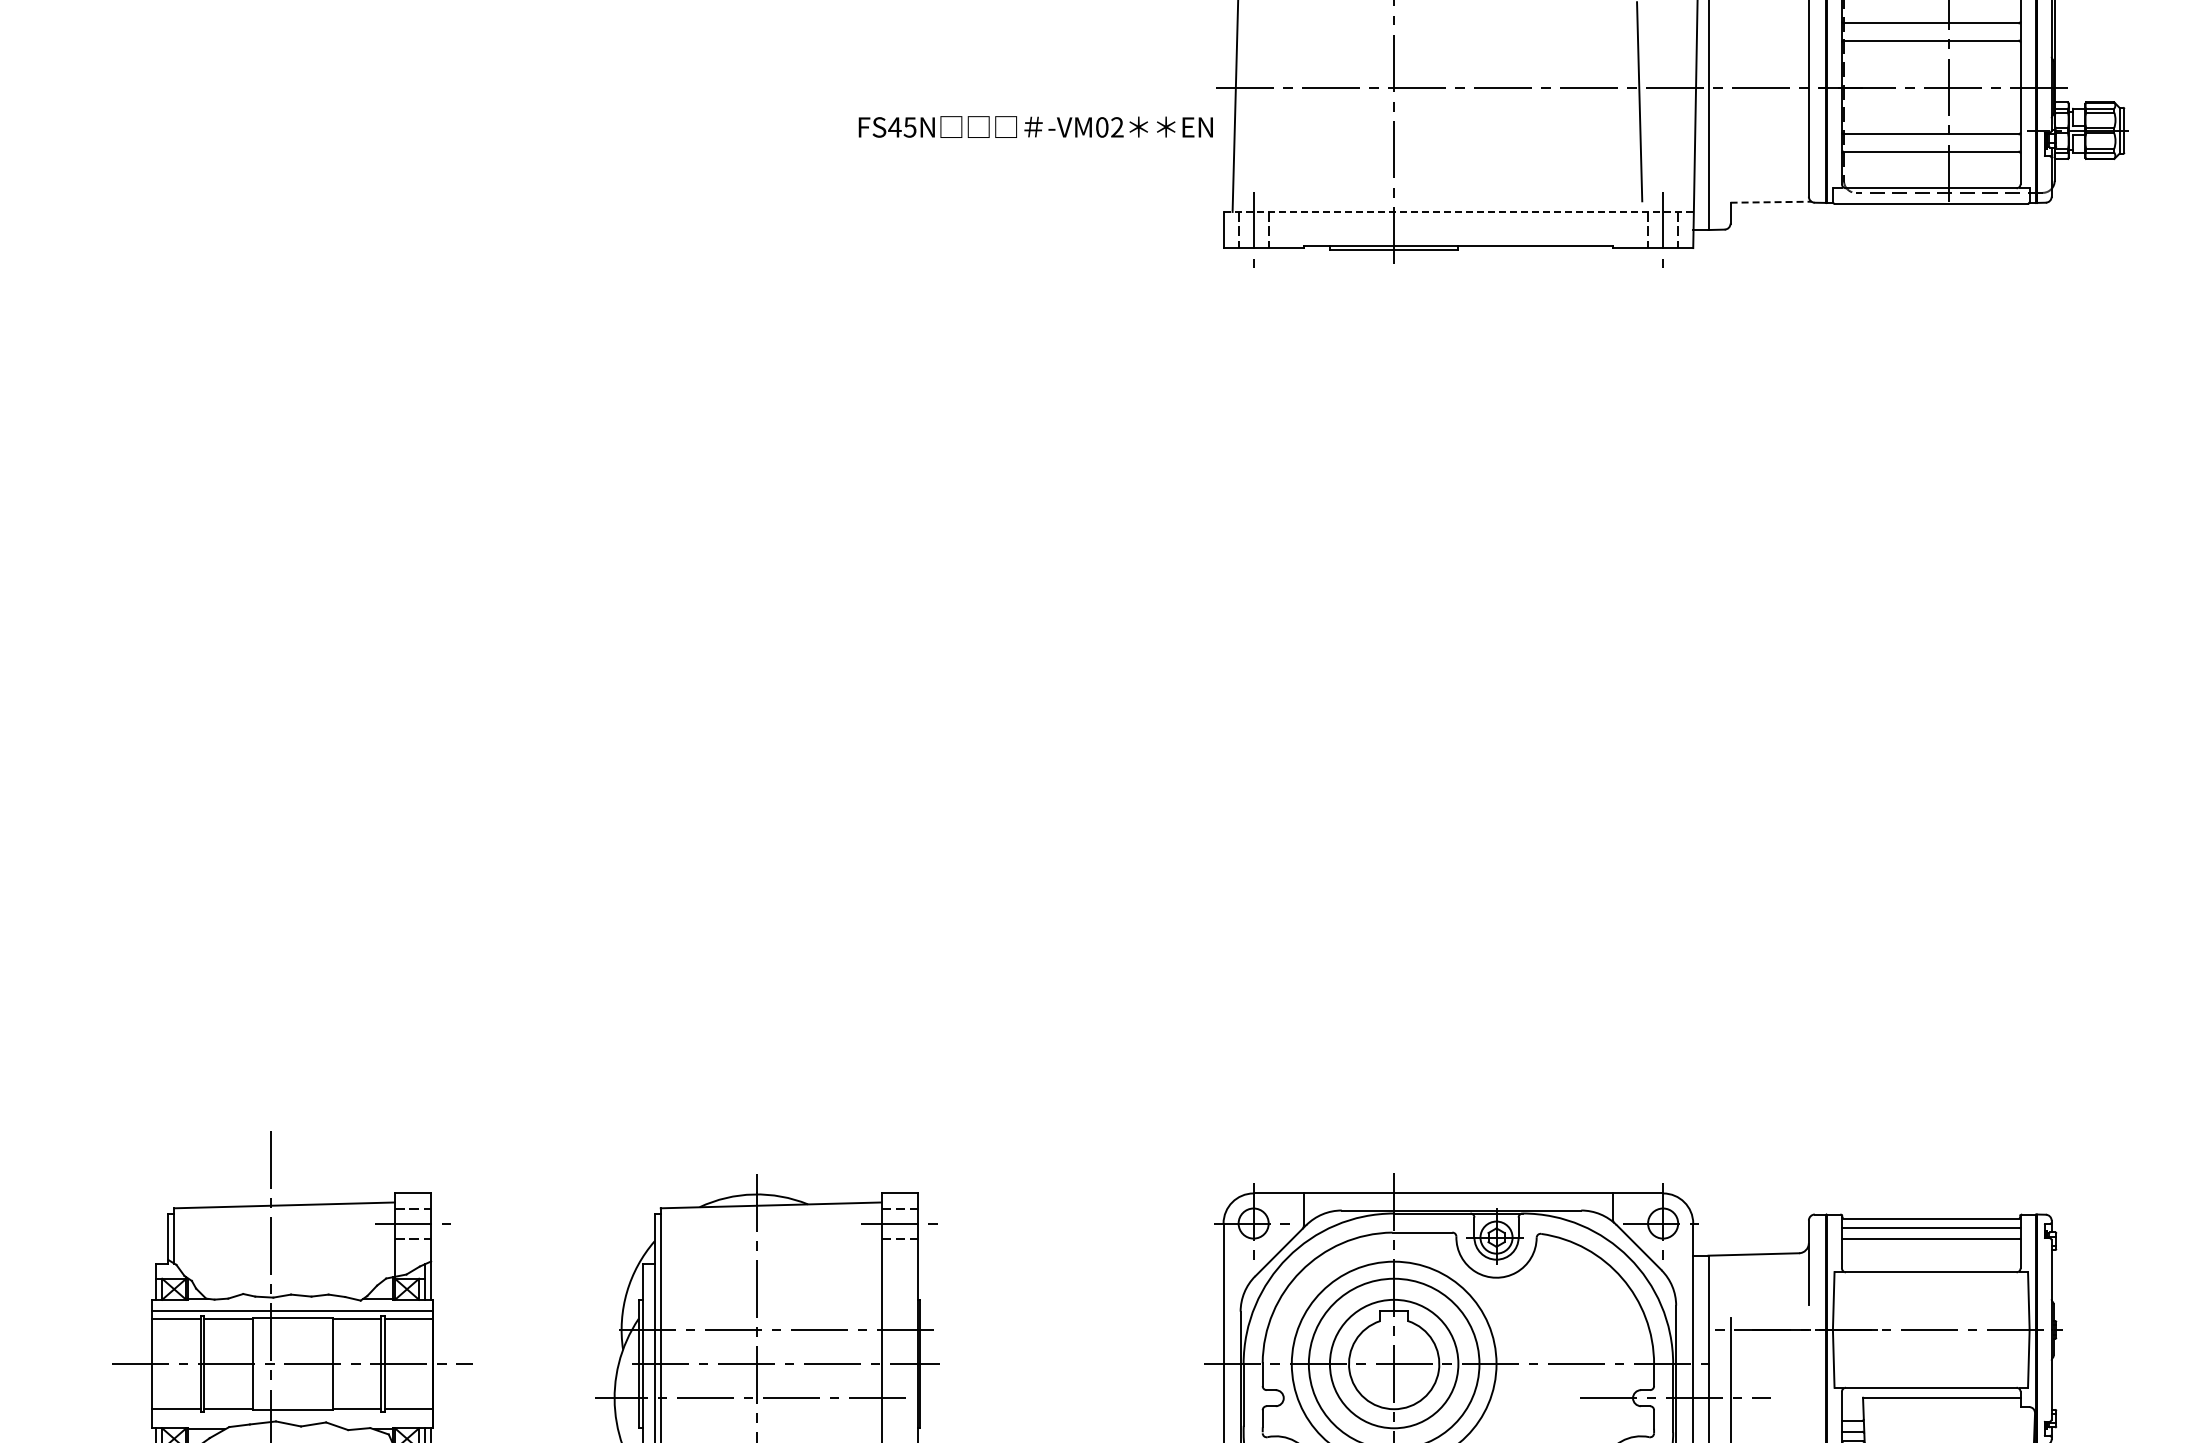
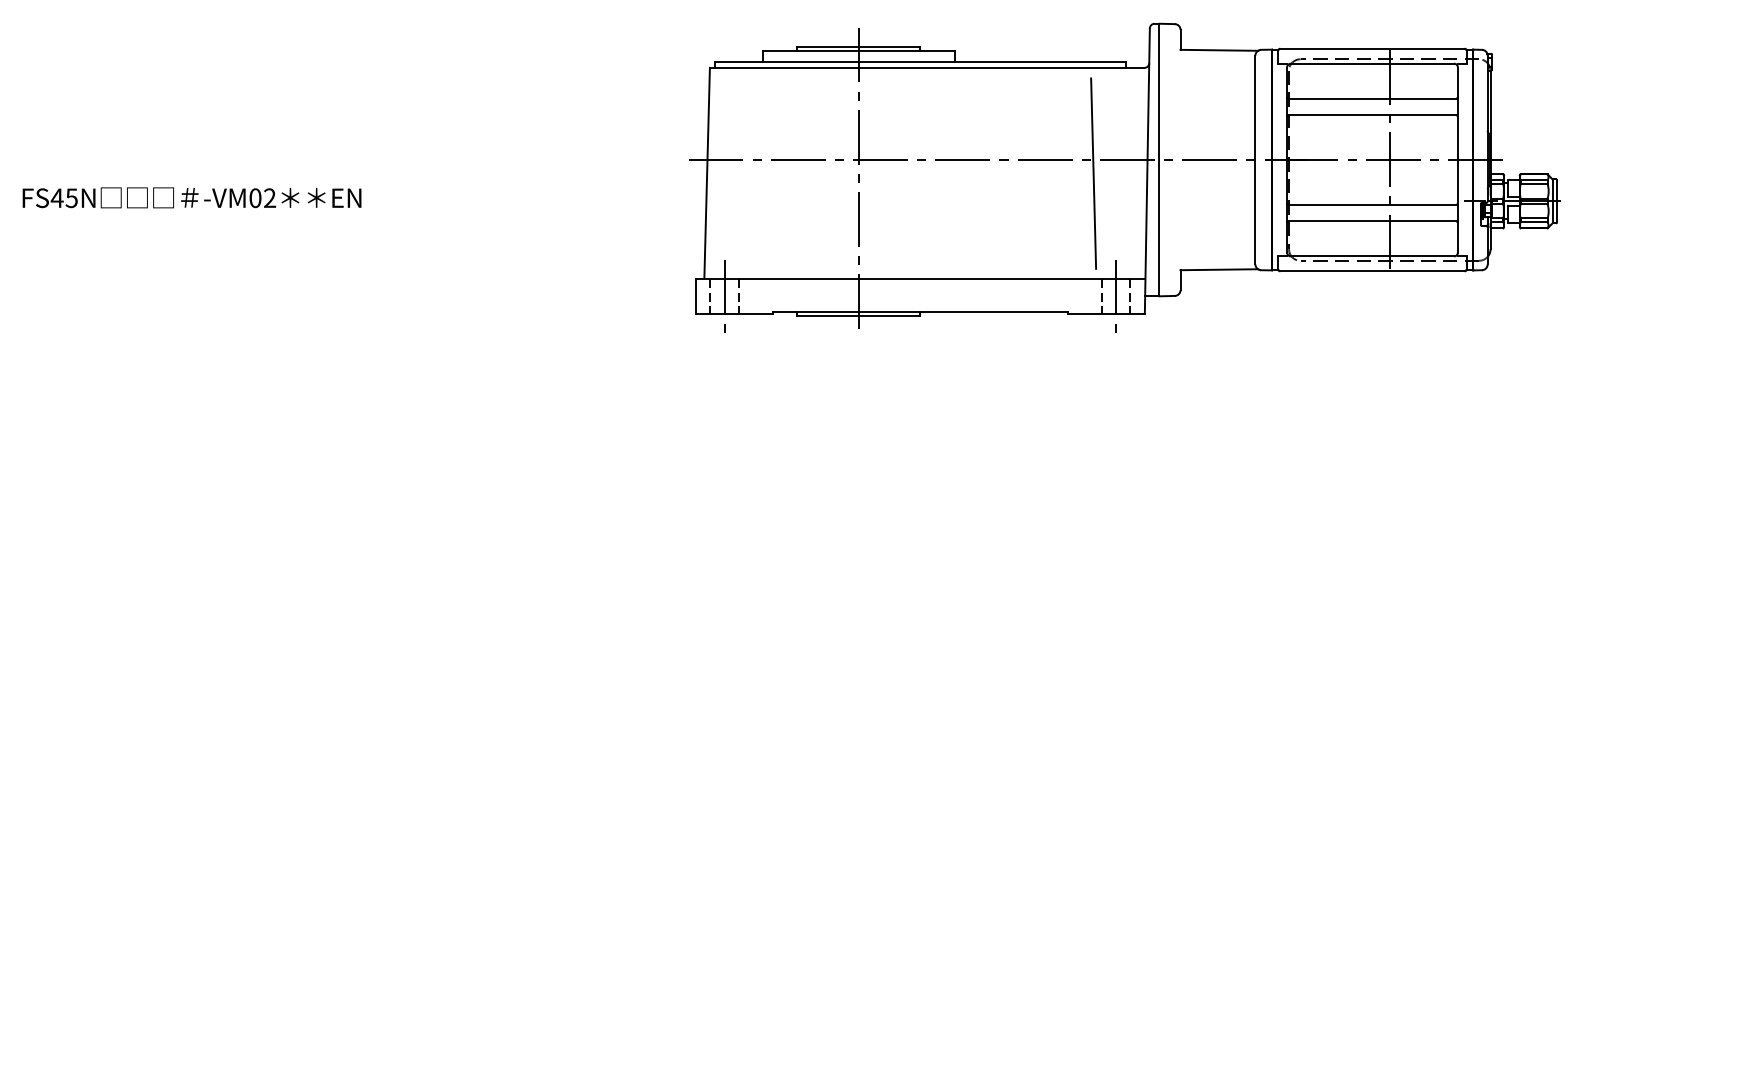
text: (1035, 126) -> (191, 197), moved
line: (1771, 202) -> (1219, 269), dashed -> solid
line: (1459, 211) -> (921, 278), dashed -> solid

